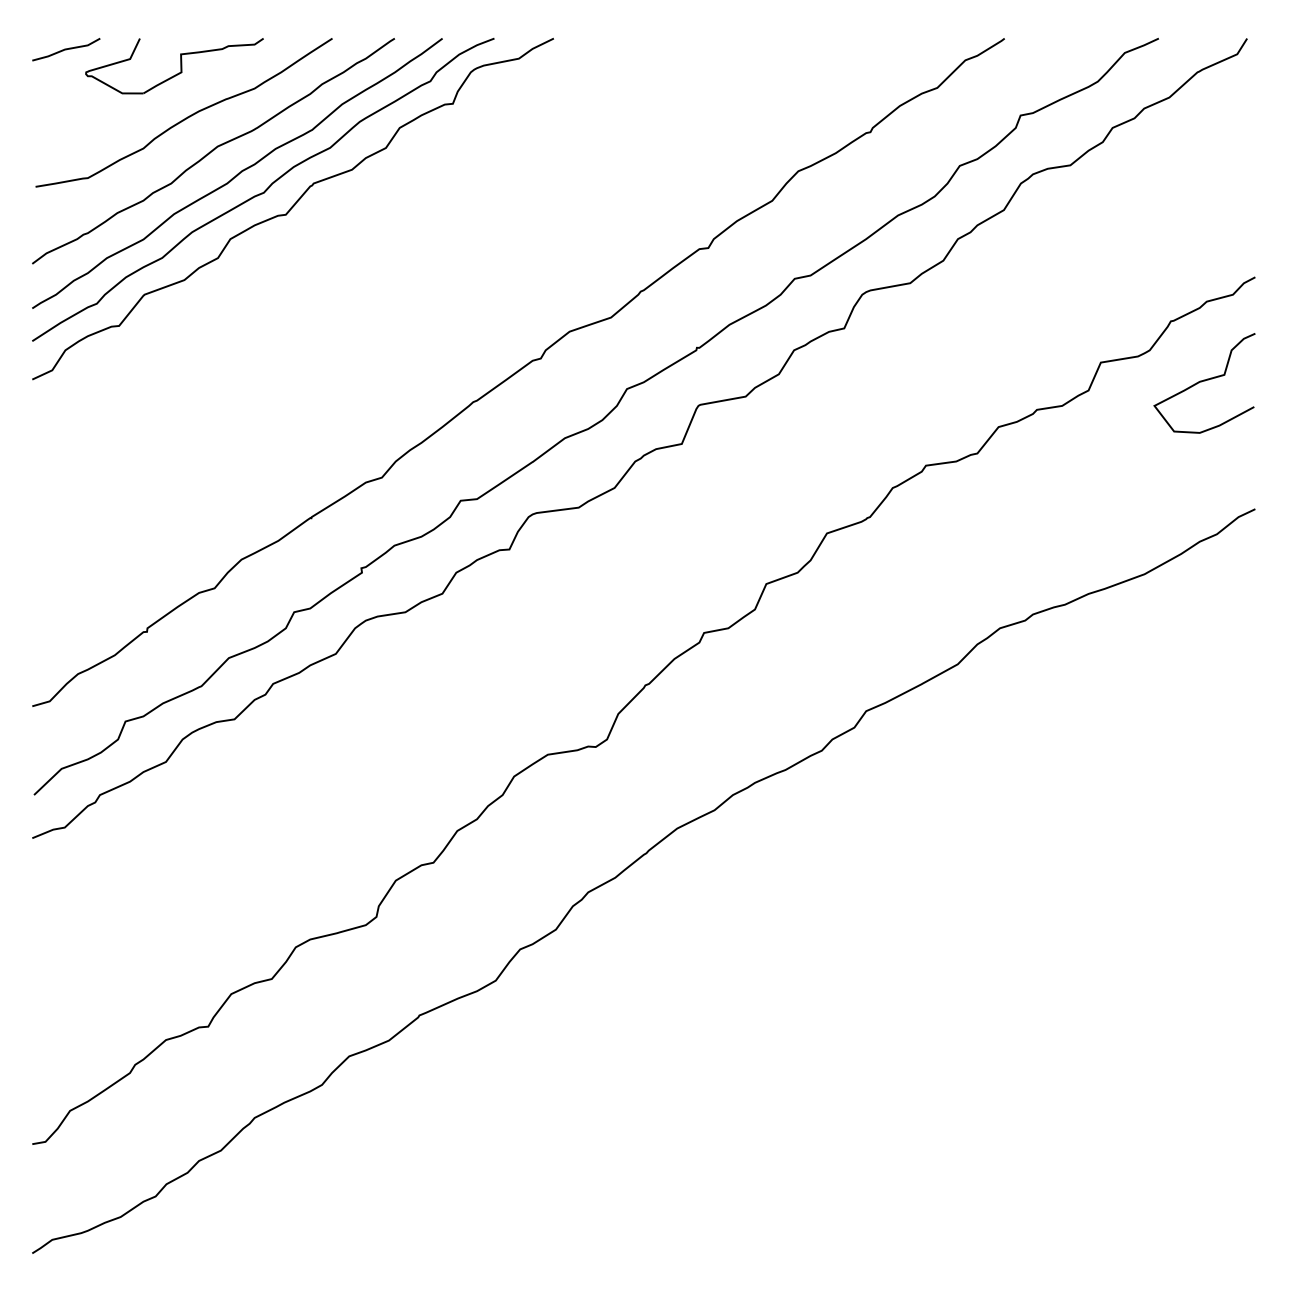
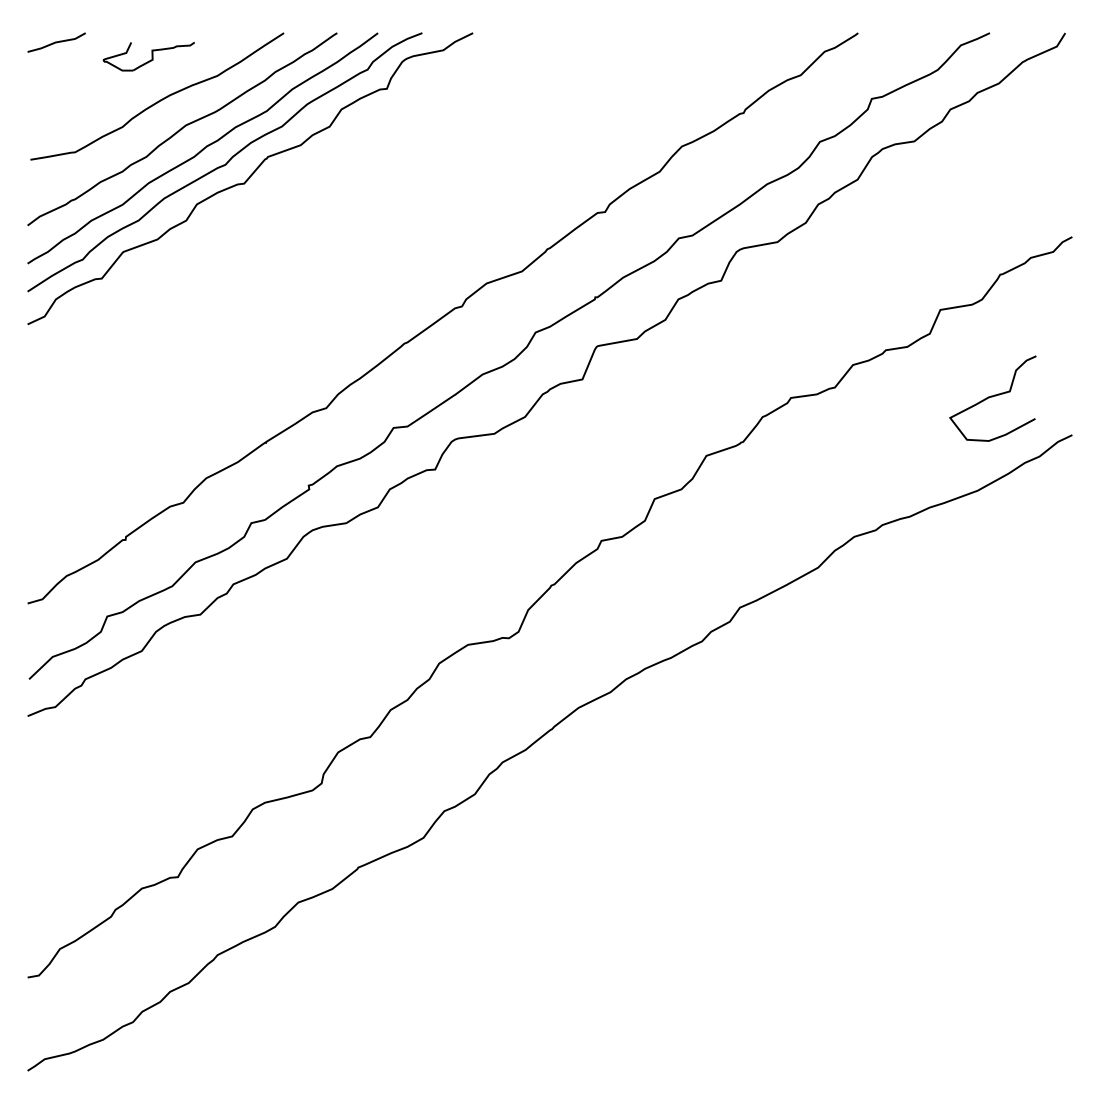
part: (173, 65) -> (148, 56), size x0.6
curve: (1204, 382) -> (992, 397), moved

